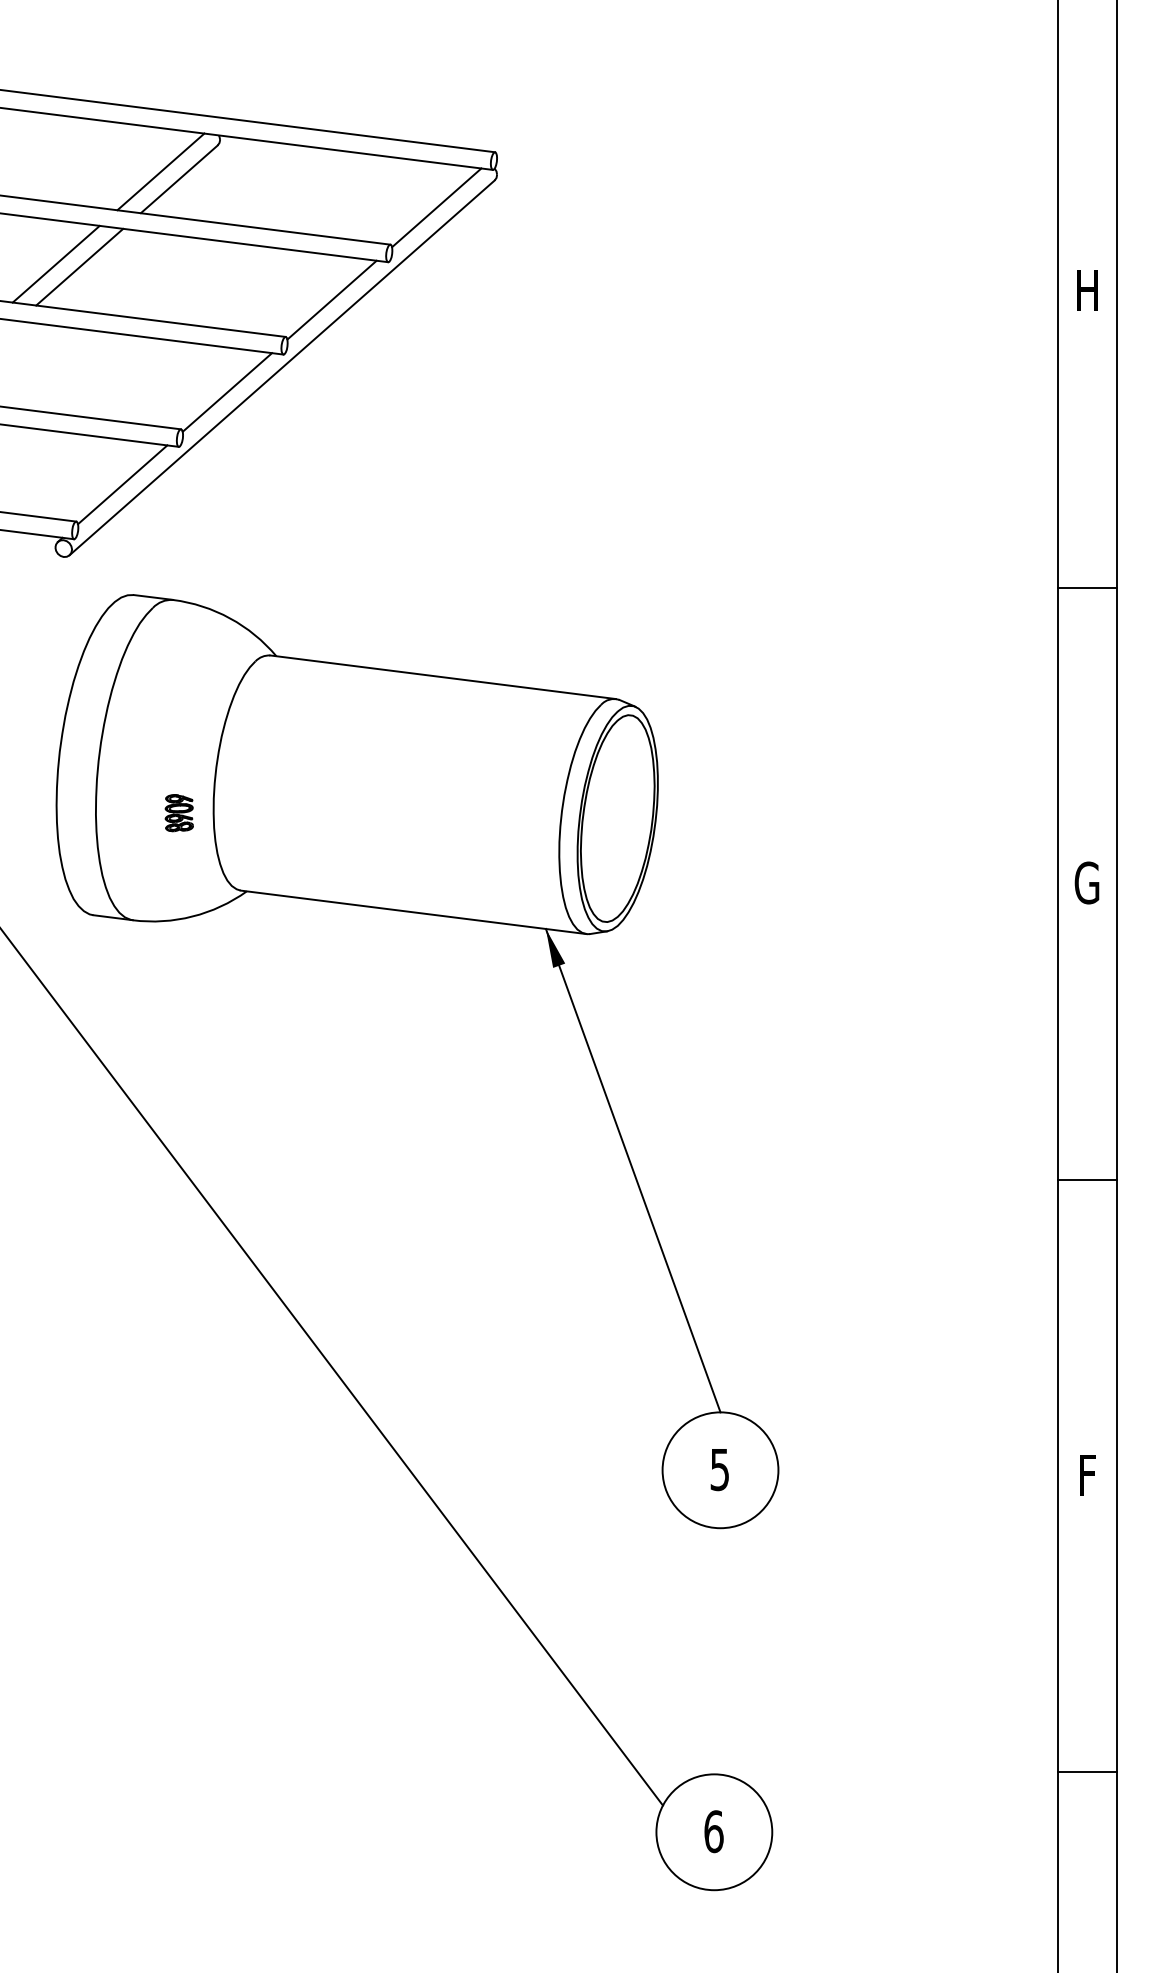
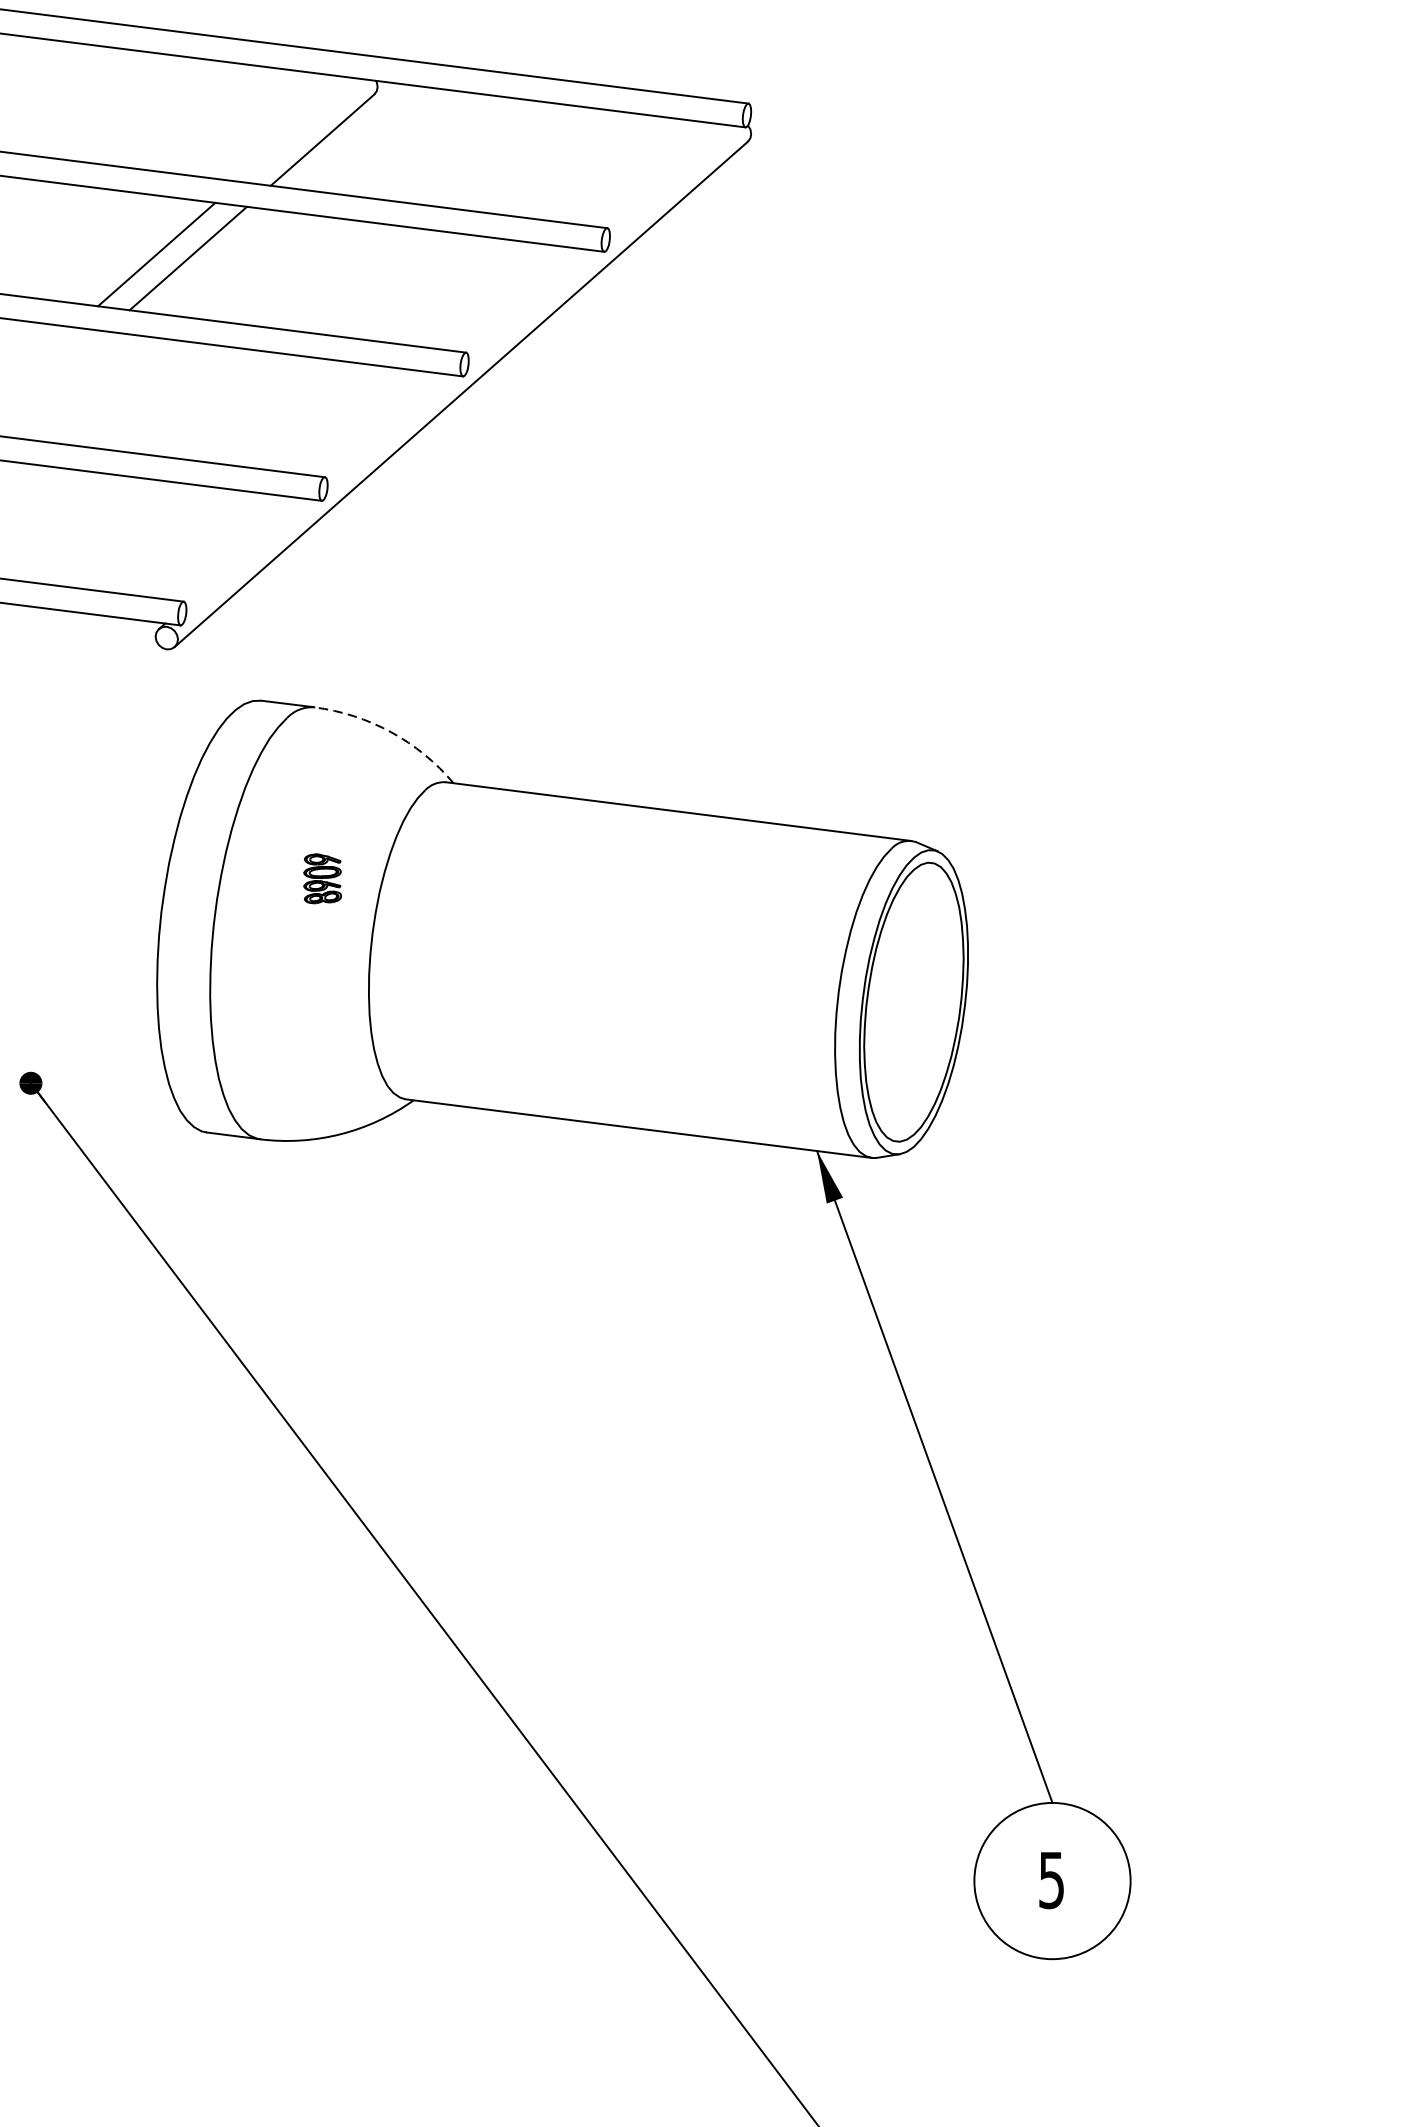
line: (160, 171) -> (297, 129), removed
line: (436, 207) -> (669, 178), removed
line: (331, 299) -> (527, 302), removed
line: (227, 392) -> (387, 427), removed
line: (122, 484) -> (246, 551), removed
arc: (230, 618) -> (391, 732), solid -> dashed
part: (178, 813) -> (321, 879), moved

